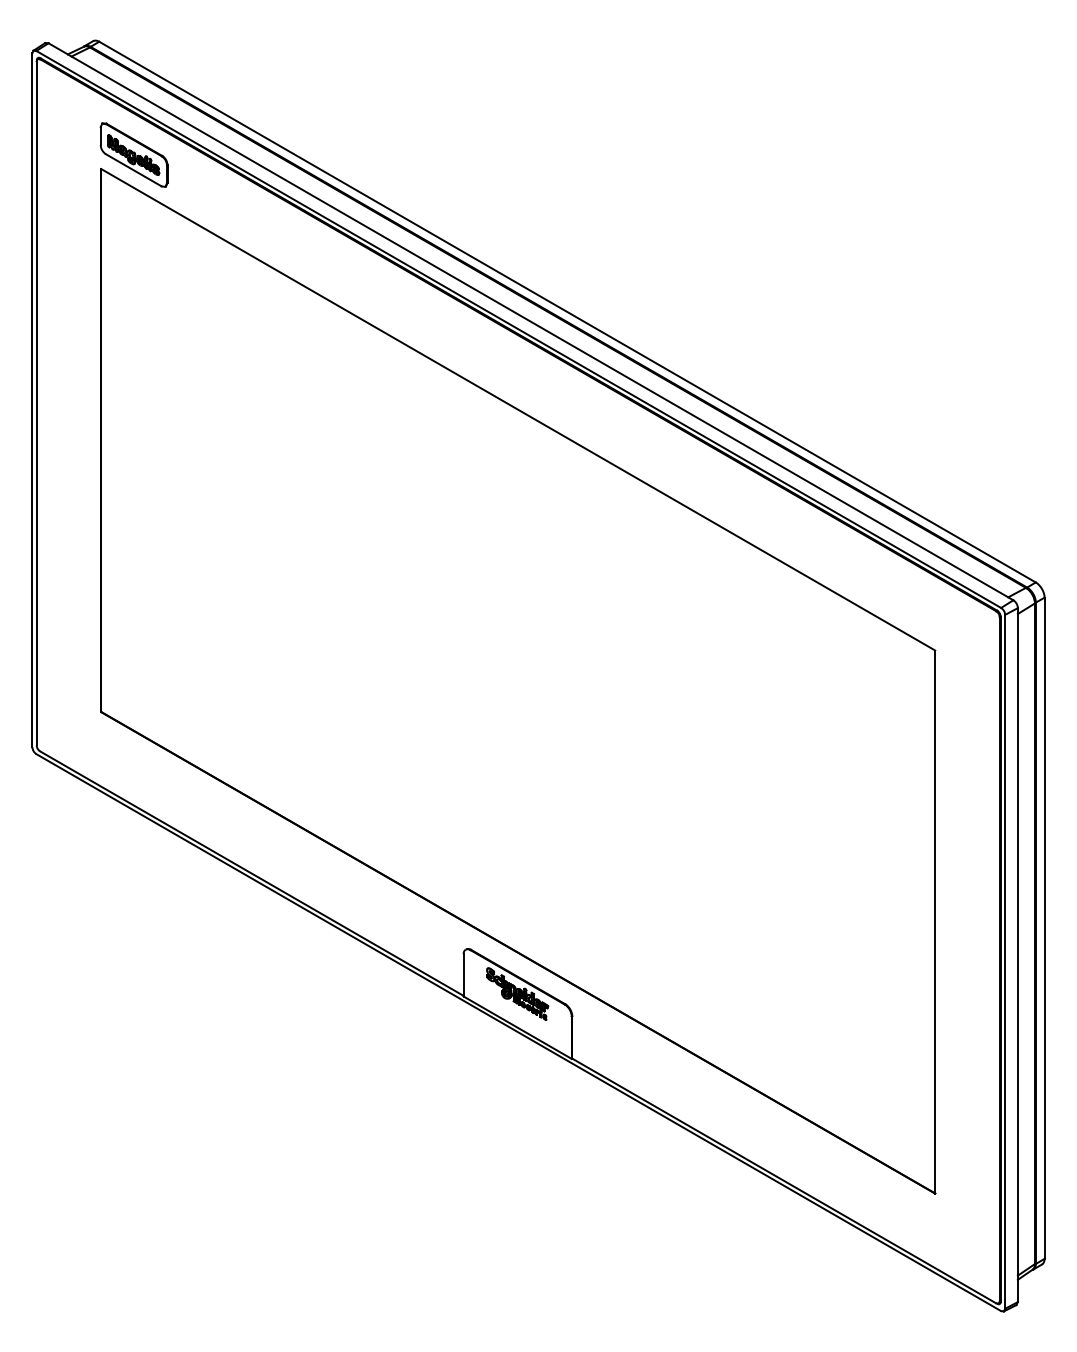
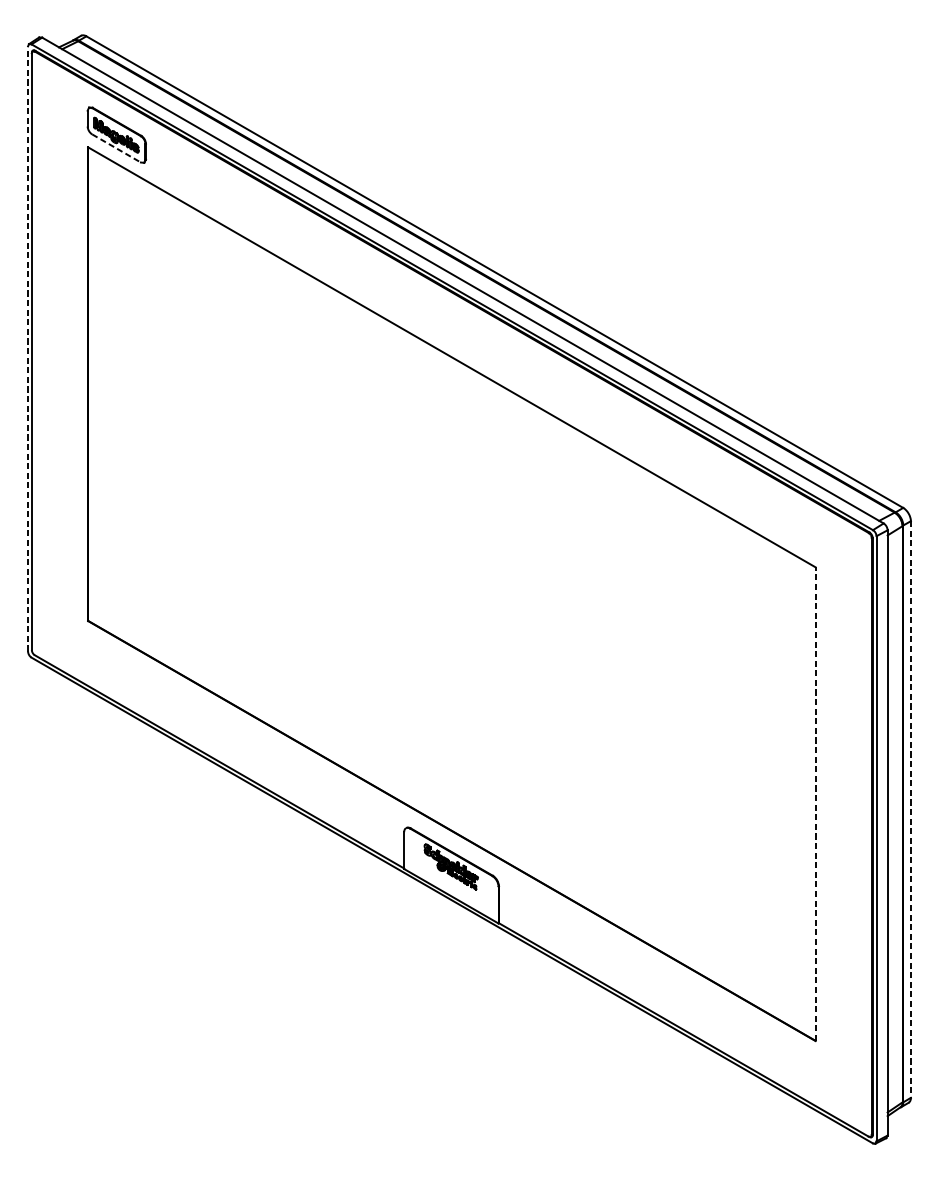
line: (134, 170) -> (117, 148), solid -> dashed
line: (32, 400) -> (28, 349), solid -> dashed
line: (935, 922) -> (815, 804), solid -> dashed
line: (1044, 928) -> (910, 809), solid -> dashed

